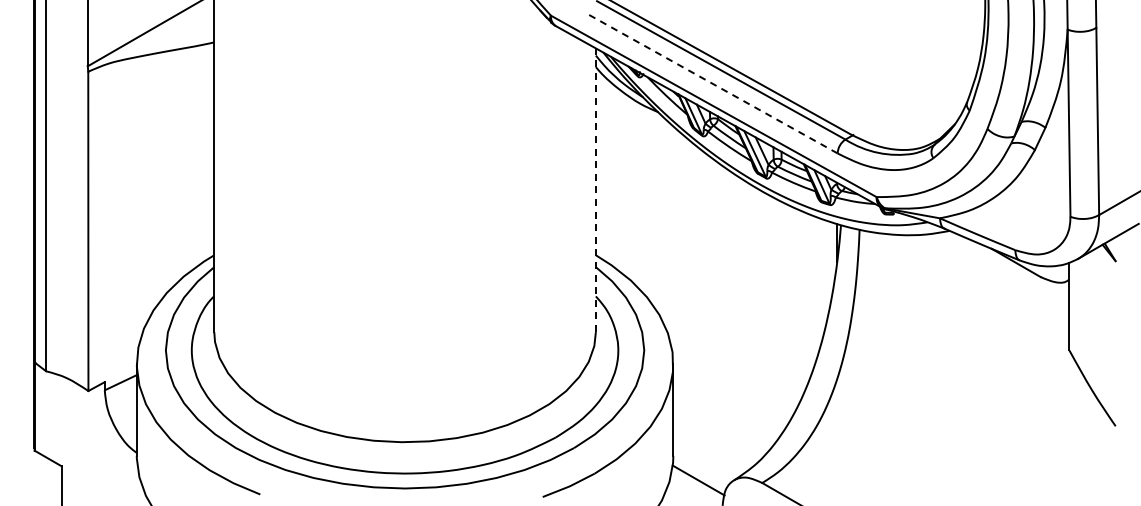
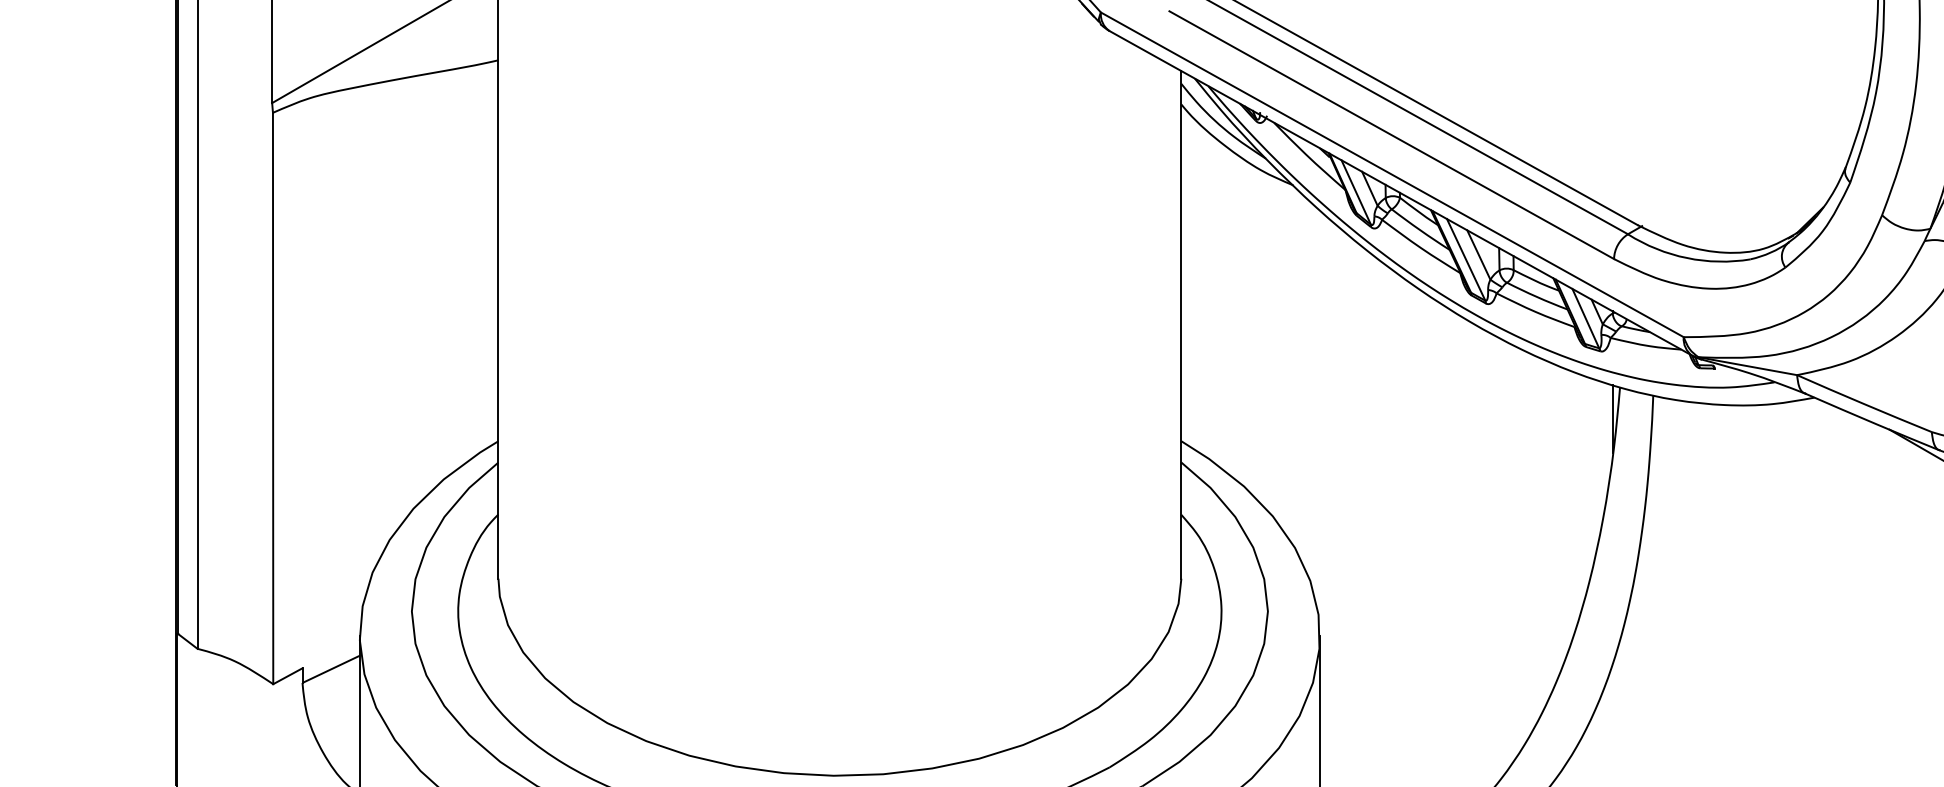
line: (713, 84) -> (1391, 135), dashed -> solid
line: (595, 190) -> (1180, 325), dashed -> solid

